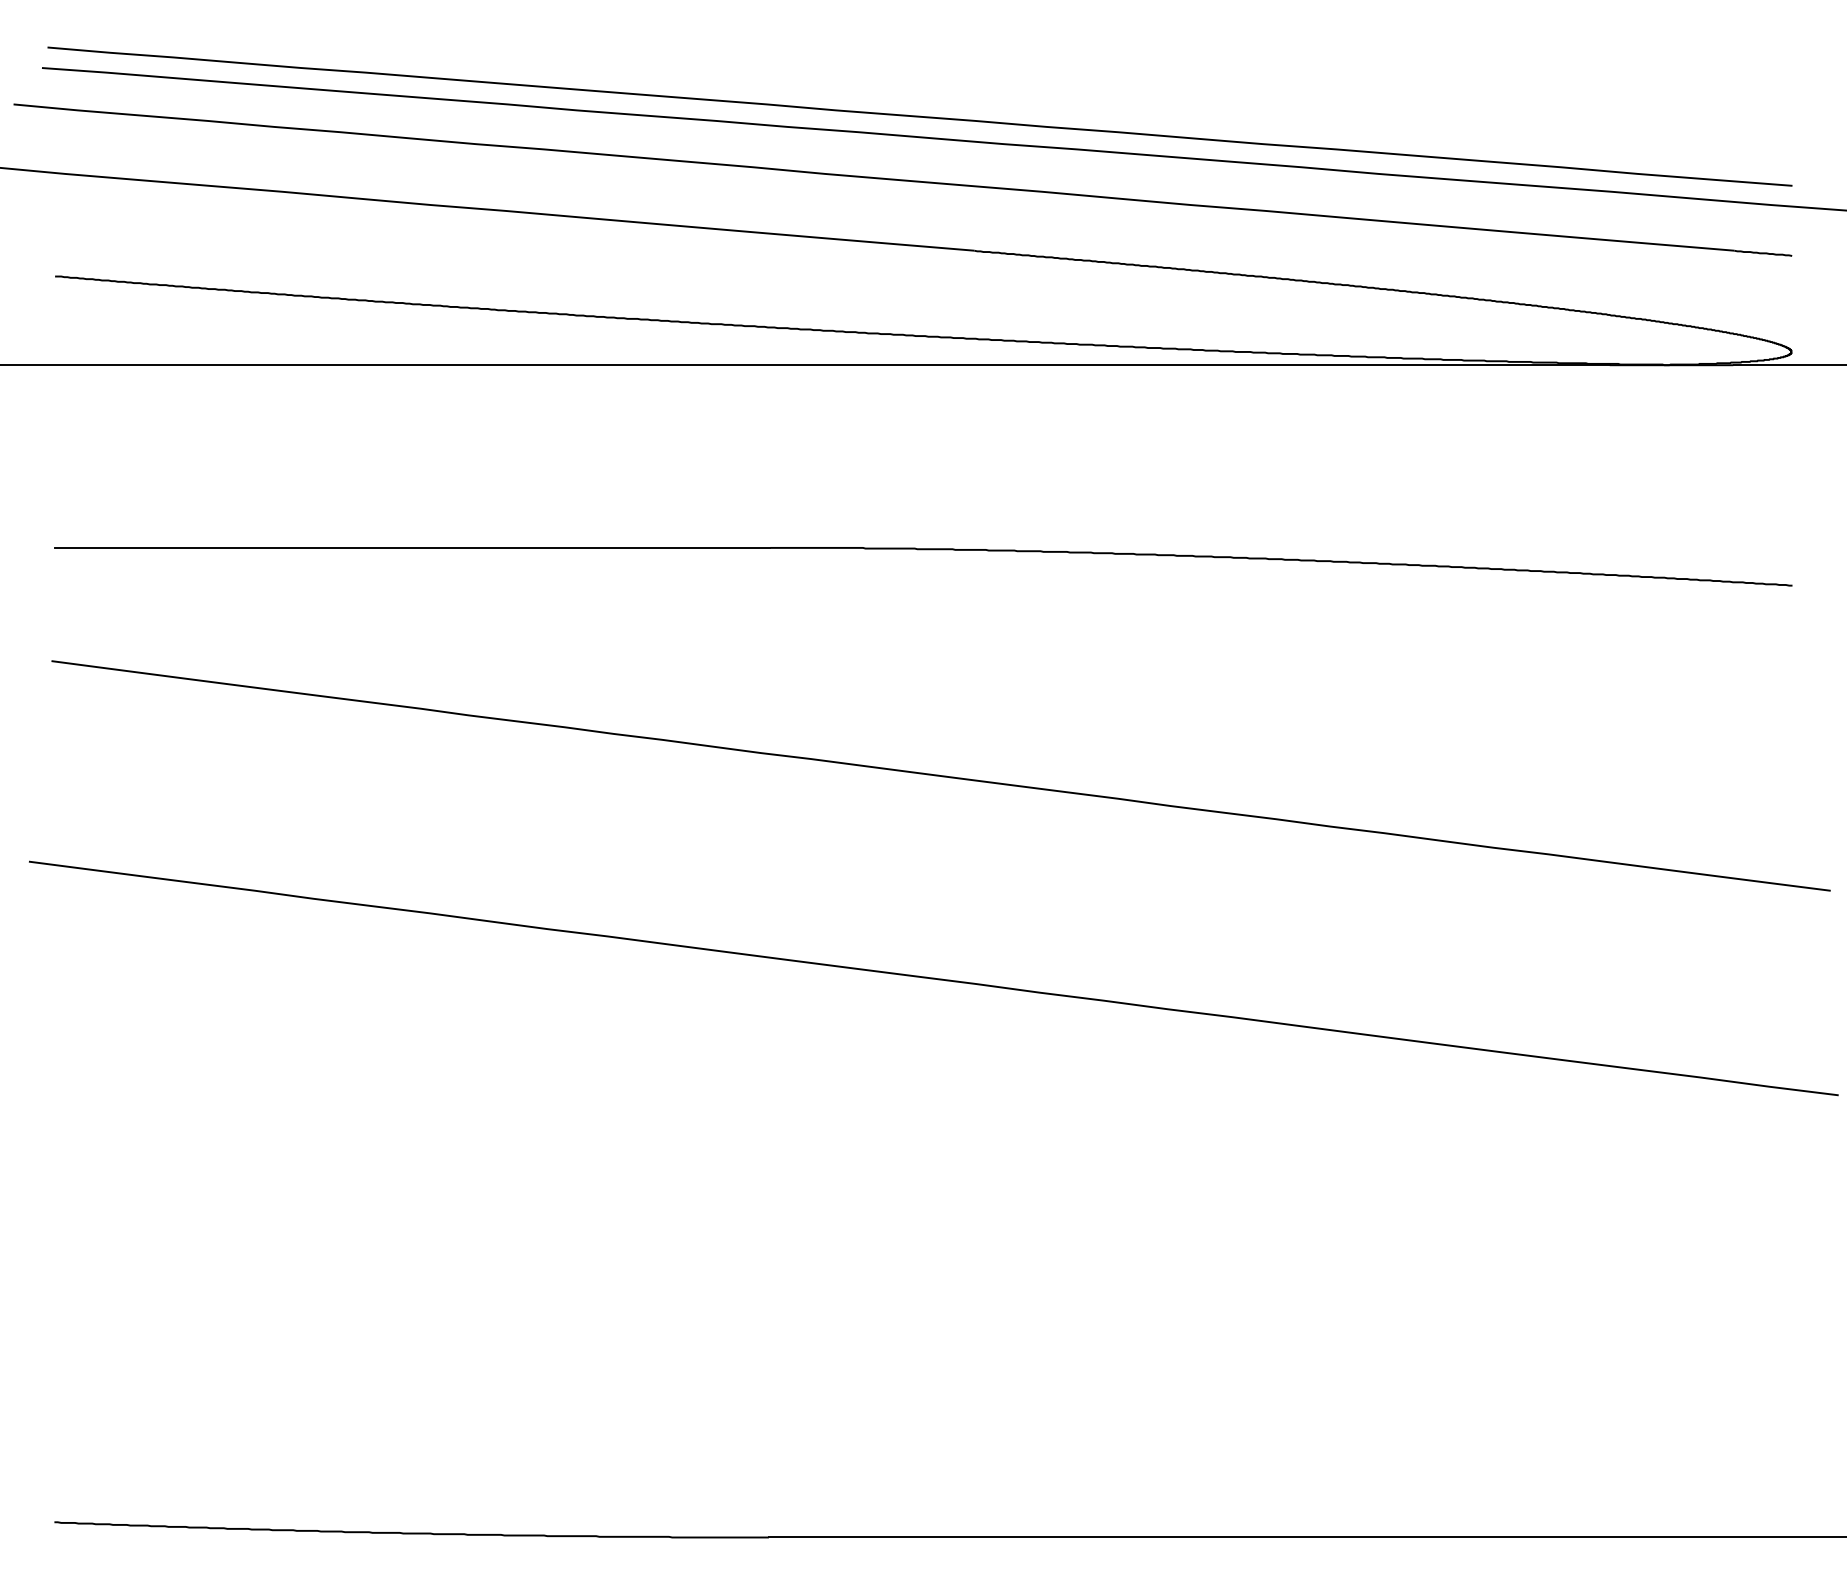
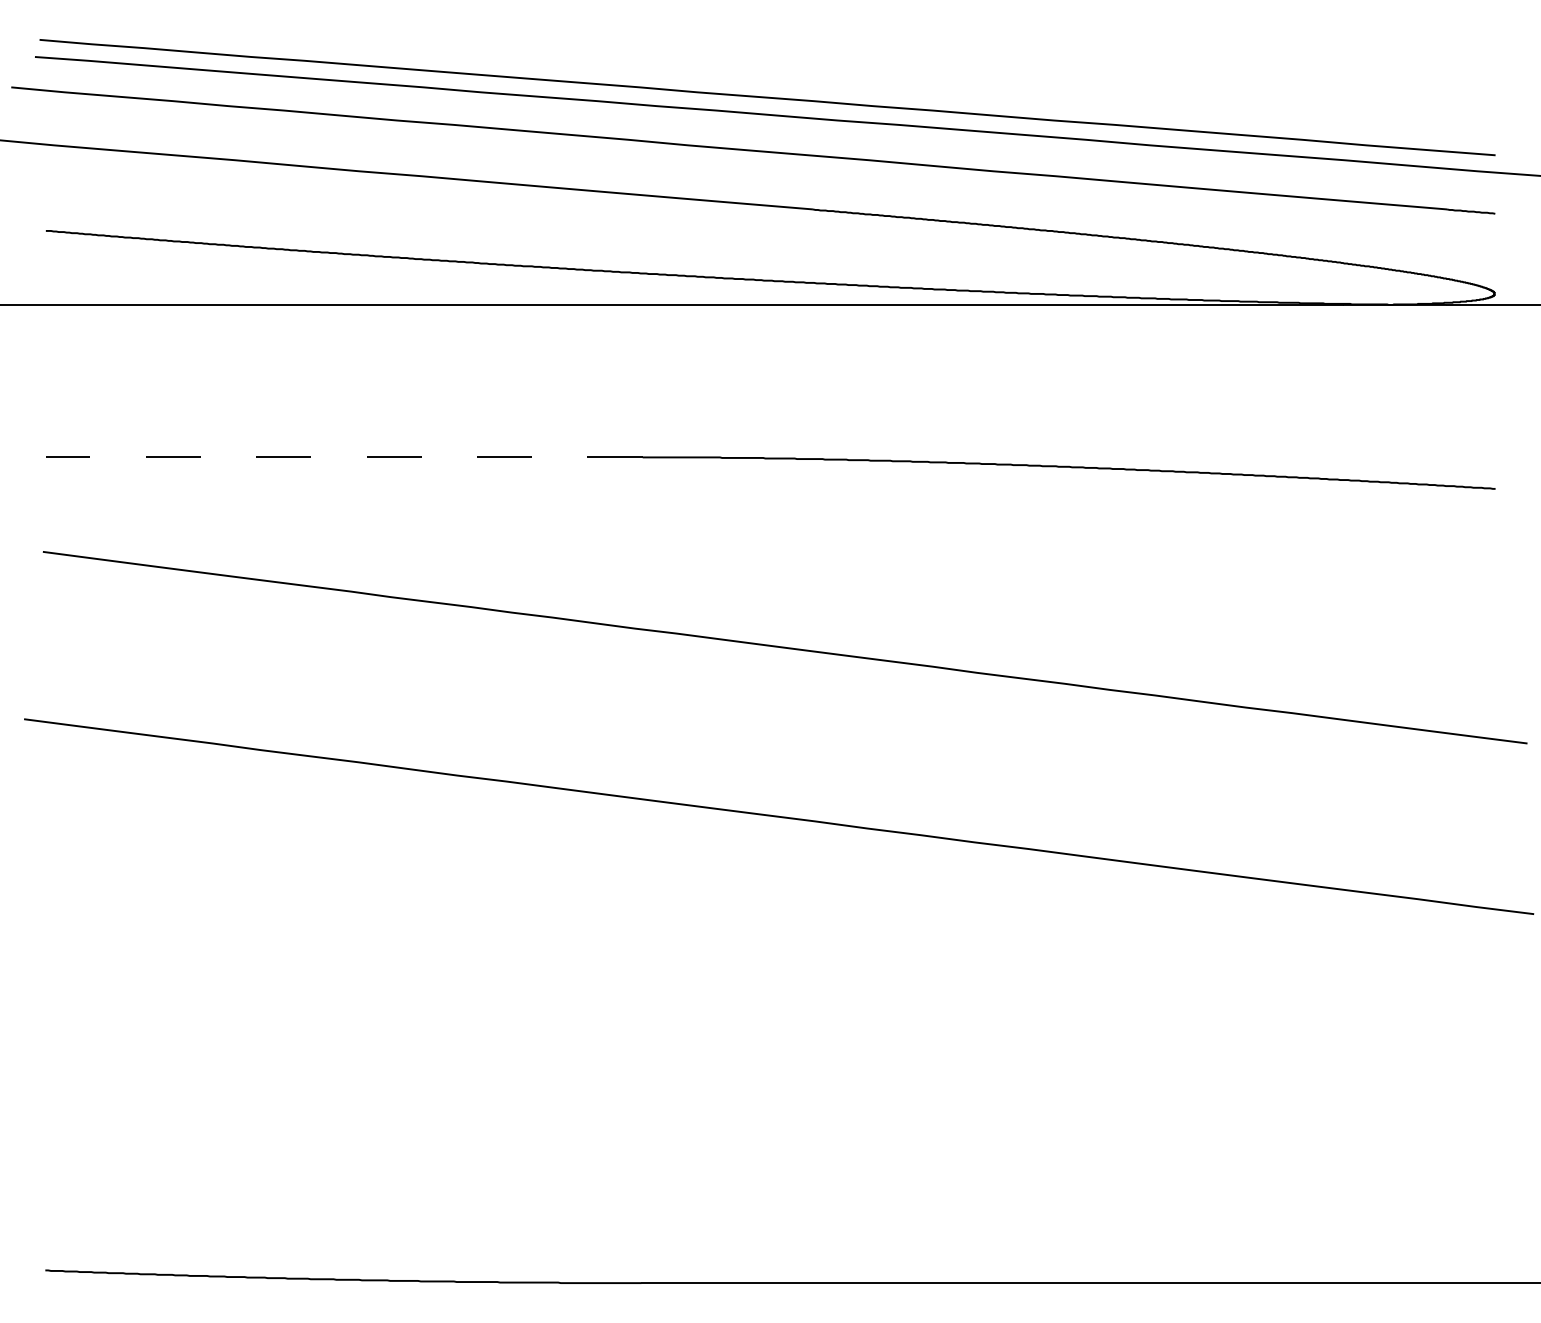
line: (412, 547) -> (344, 457), solid -> dashed

